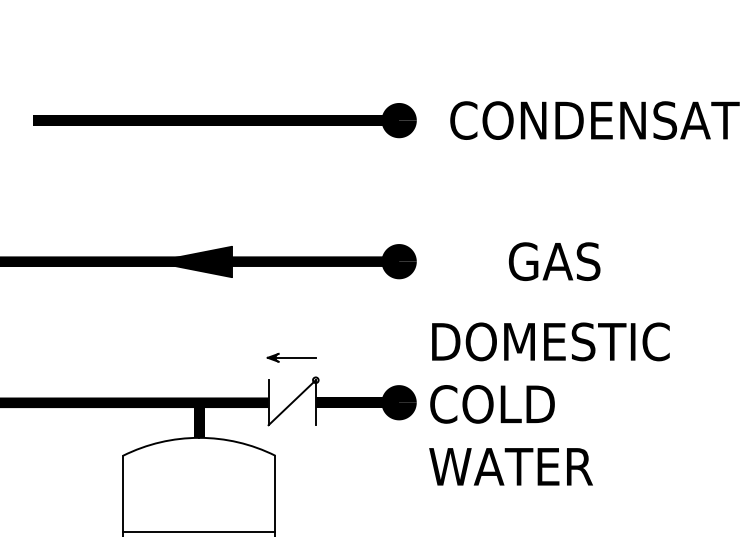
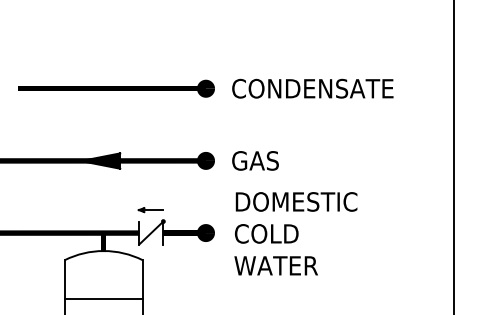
text: (554, 260) -> (255, 160), moved
text: (548, 403) -> (295, 233), moved

